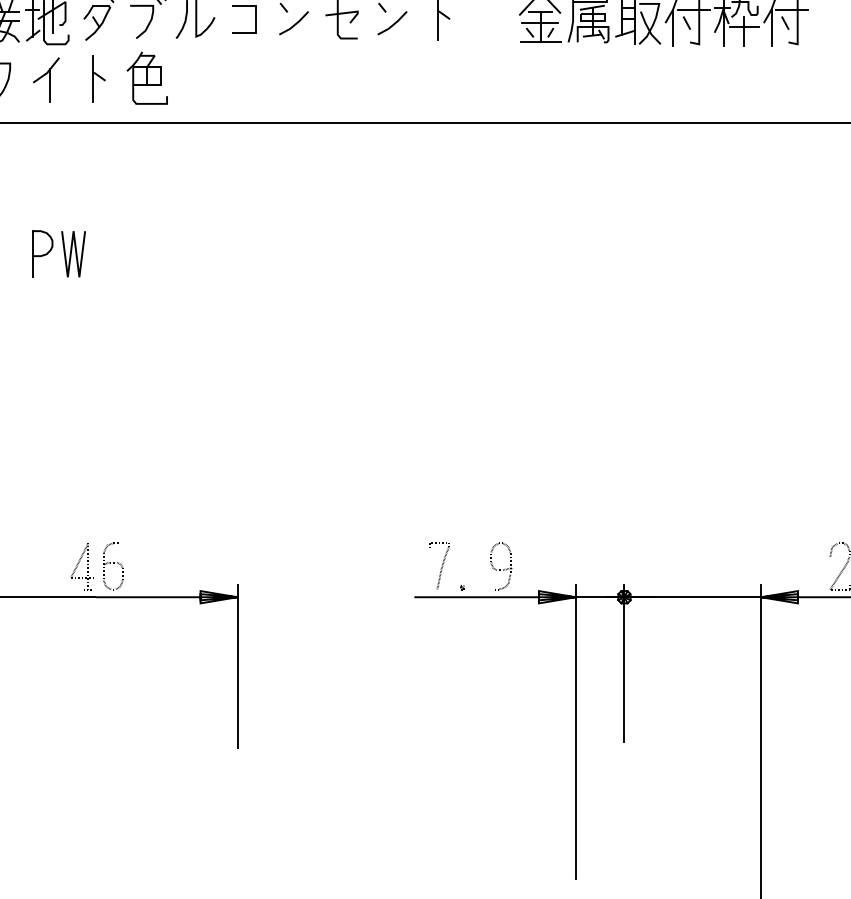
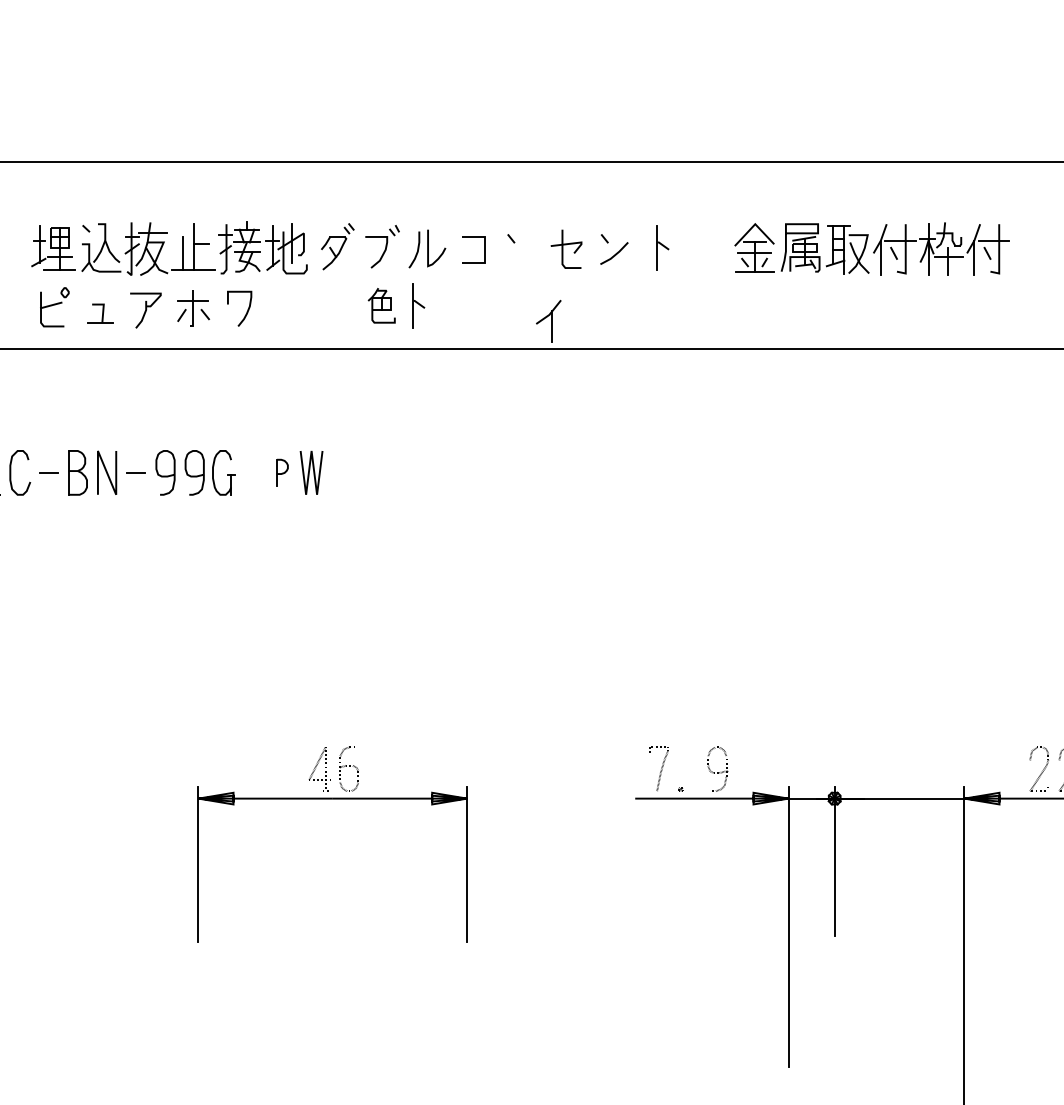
line: (293, 24) -> (520, 254), removed
part: (98, 77) -> (418, 305), moved
part: (147, 77) -> (381, 305), size x0.7
part: (46, 80) -> (548, 321), moved
part: (42, 253) -> (282, 472), size x0.6

